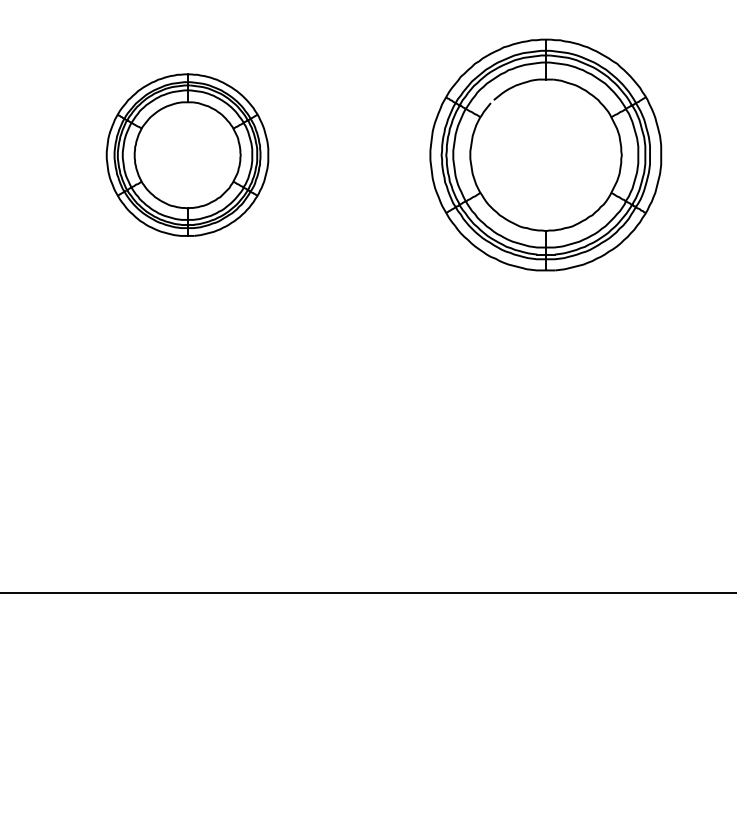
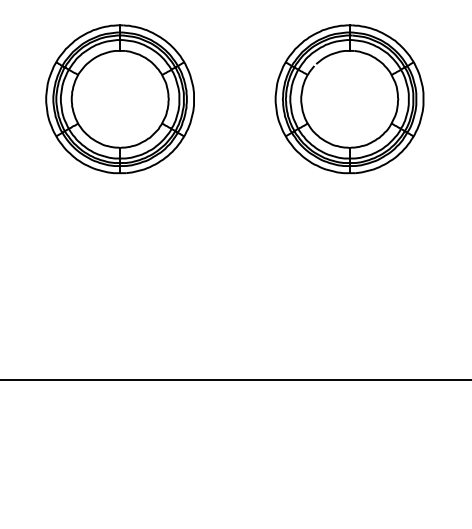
part: (186, 155) -> (119, 99), size x1.43

